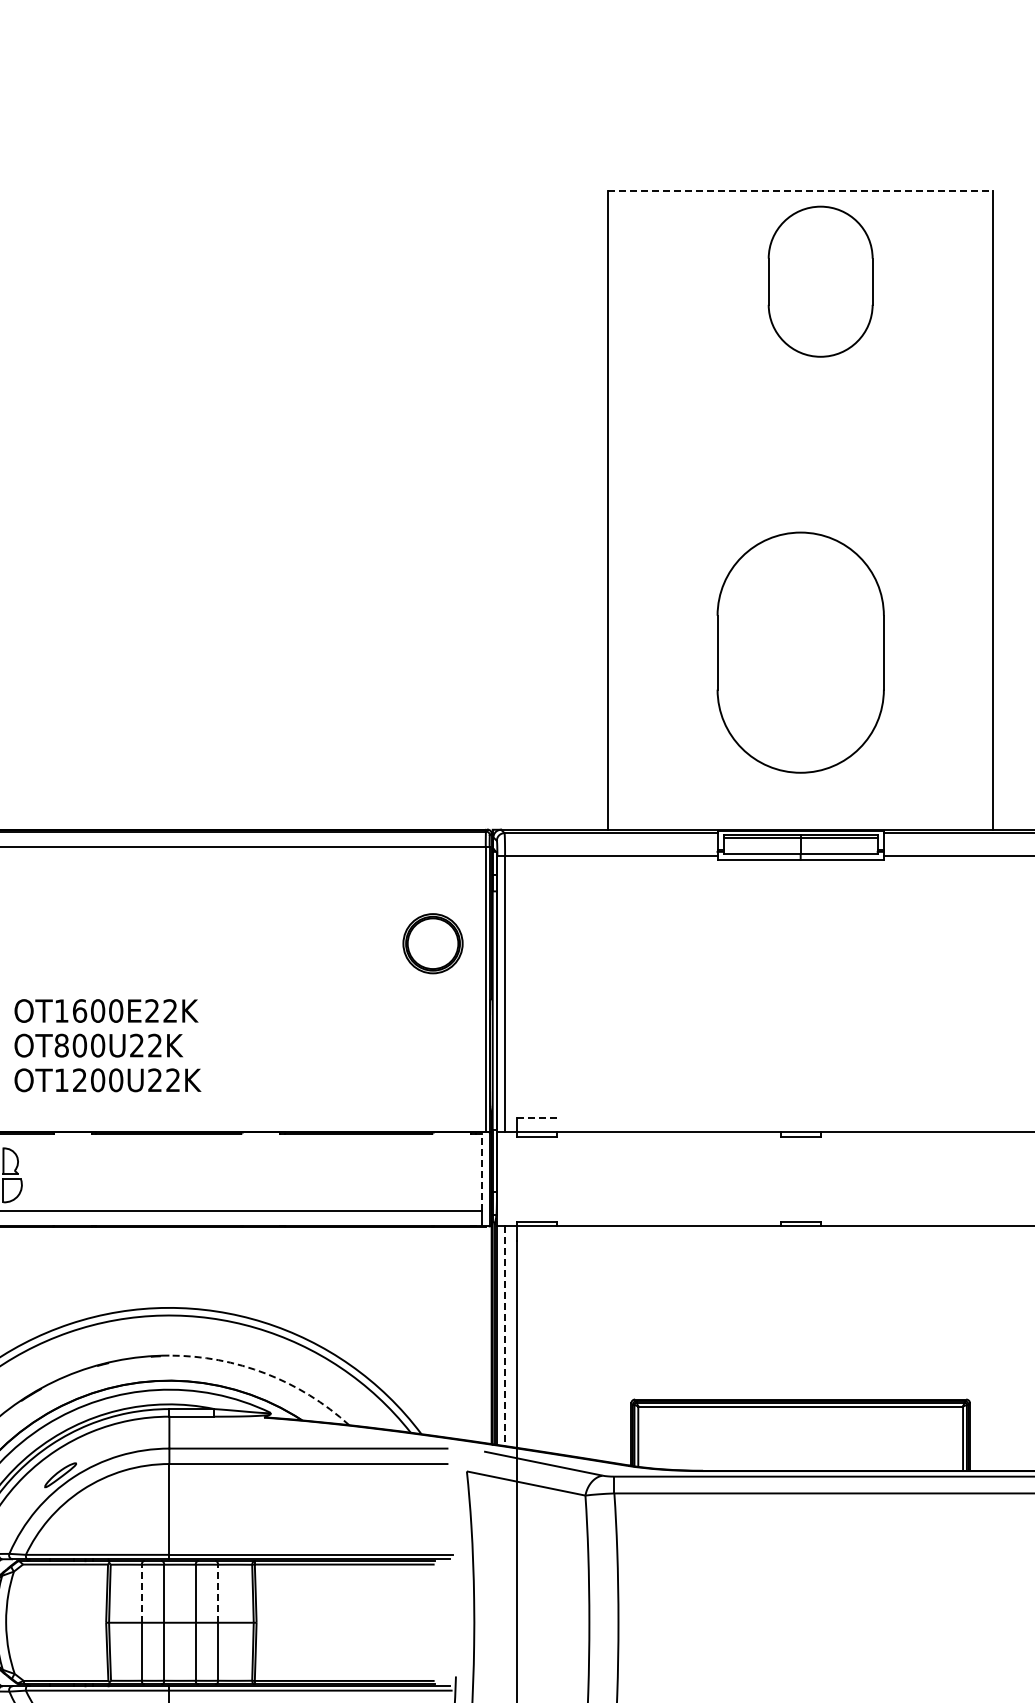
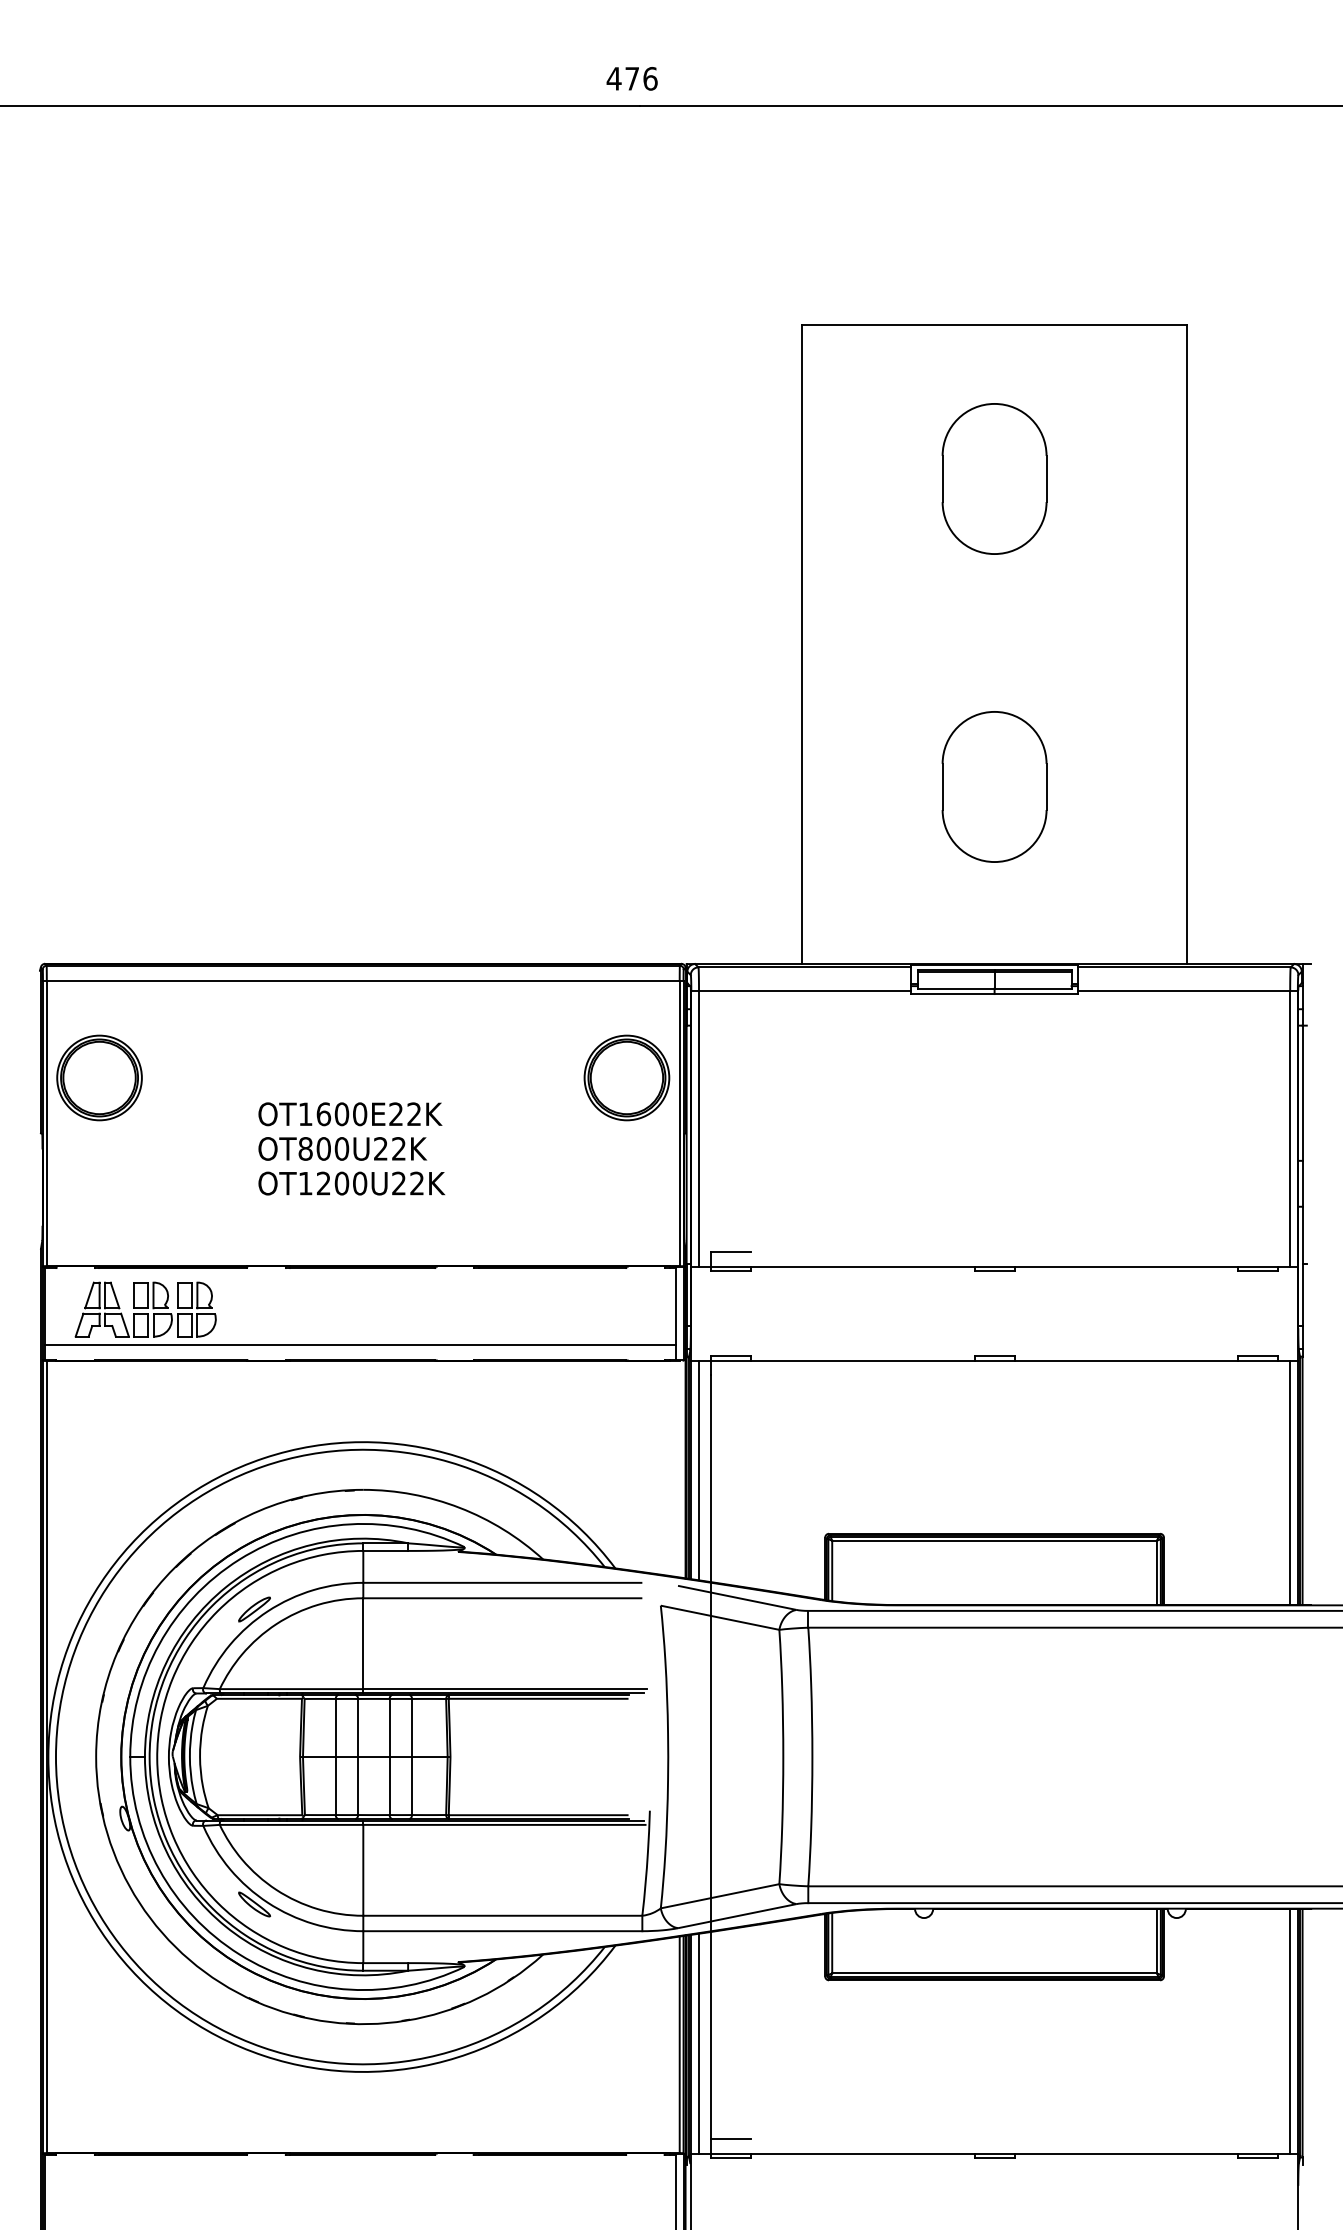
line: (801, 191) -> (995, 325), dashed -> solid
part: (820, 281) -> (994, 478), moved
part: (800, 652) -> (994, 786), size x0.62
part: (432, 943) -> (626, 1077), size x1.43
text: (107, 1045) -> (351, 1148), moved
line: (537, 1117) -> (731, 1251), dashed -> solid
line: (482, 1172) -> (676, 1306), dashed -> solid
line: (505, 1336) -> (699, 1470), dashed -> solid
arc: (265, 1373) -> (459, 1507), dashed -> solid
line: (141, 1593) -> (335, 1727), dashed -> solid
line: (218, 1593) -> (412, 1727), dashed -> solid

